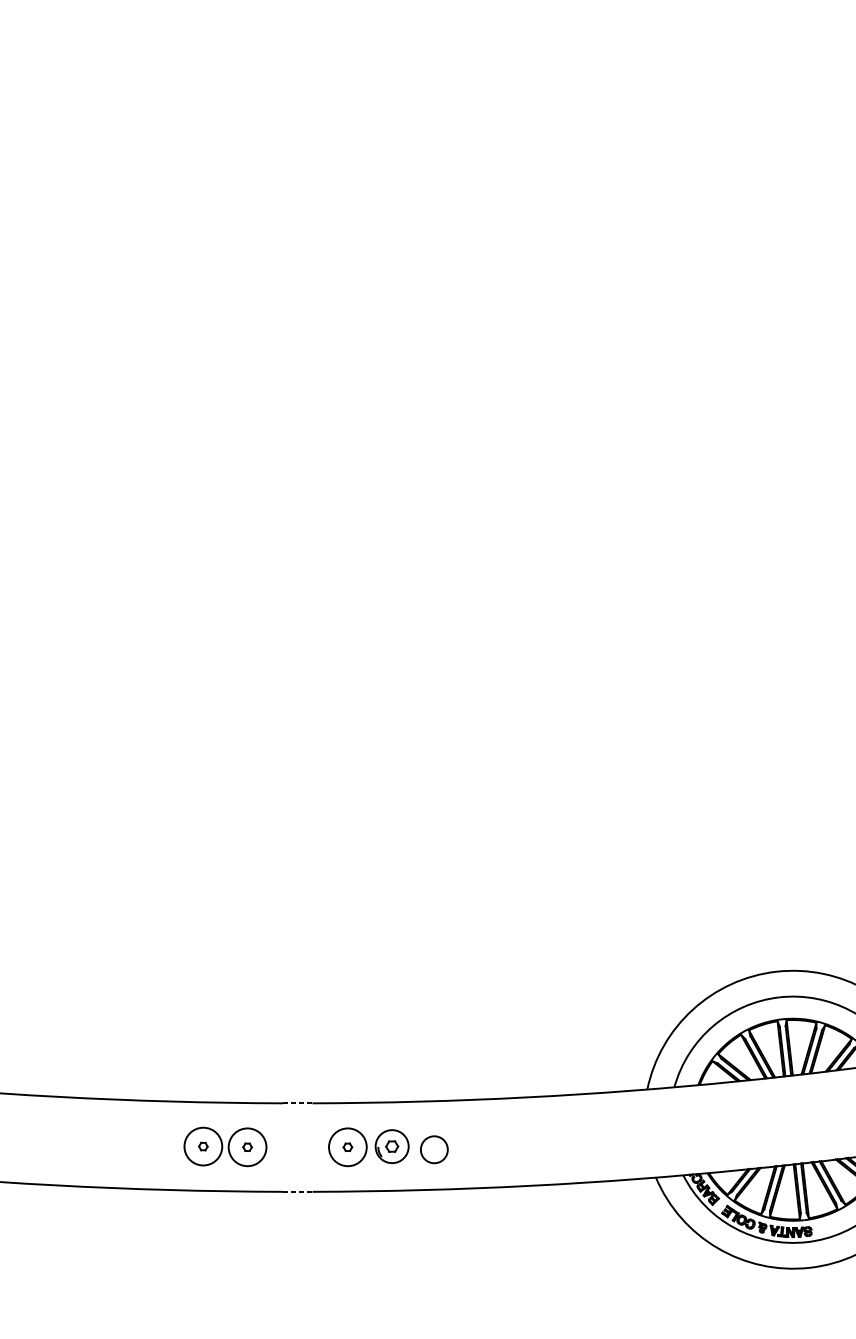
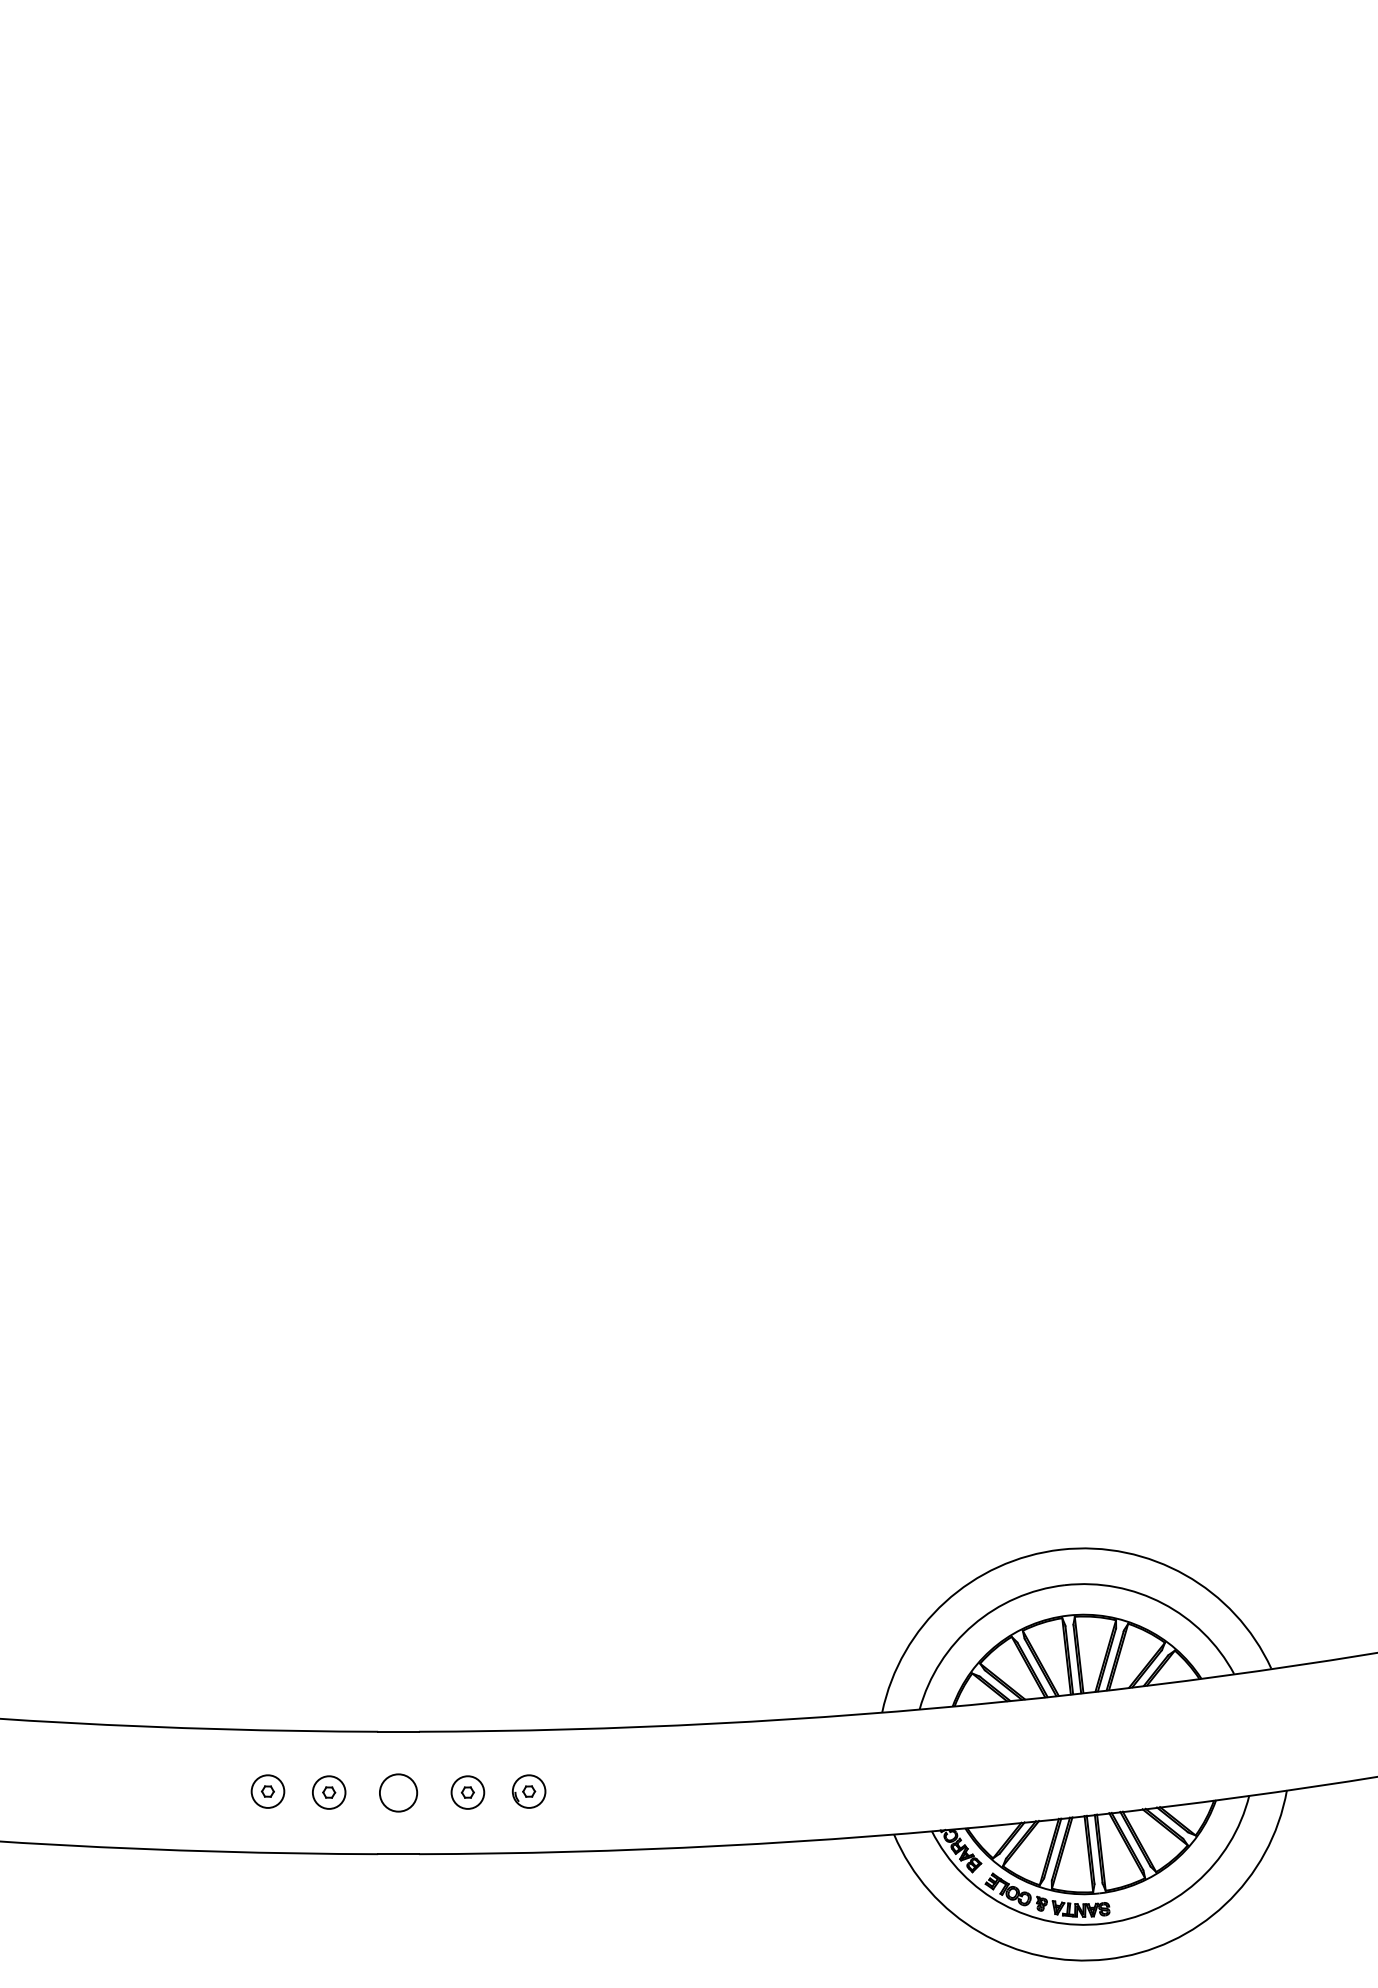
line: (297, 1103) -> (398, 1731), dashed -> solid
circle: (203, 1146) -> (267, 1791), size x0.62
part: (391, 1146) -> (528, 1791), size x0.71
circle: (247, 1147) -> (328, 1792), size x0.62
circle: (347, 1147) -> (467, 1792), size x0.62
circle: (434, 1149) -> (398, 1792), moved
line: (298, 1192) -> (399, 1854), dashed -> solid

